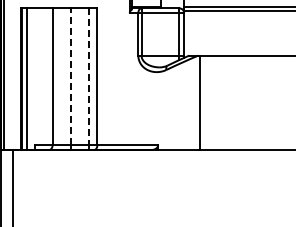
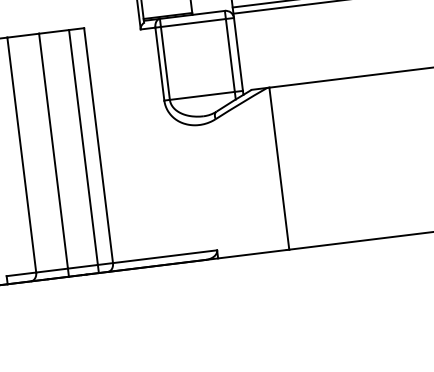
line: (71, 76) -> (54, 150), dashed -> solid
line: (88, 77) -> (83, 148), dashed -> solid

